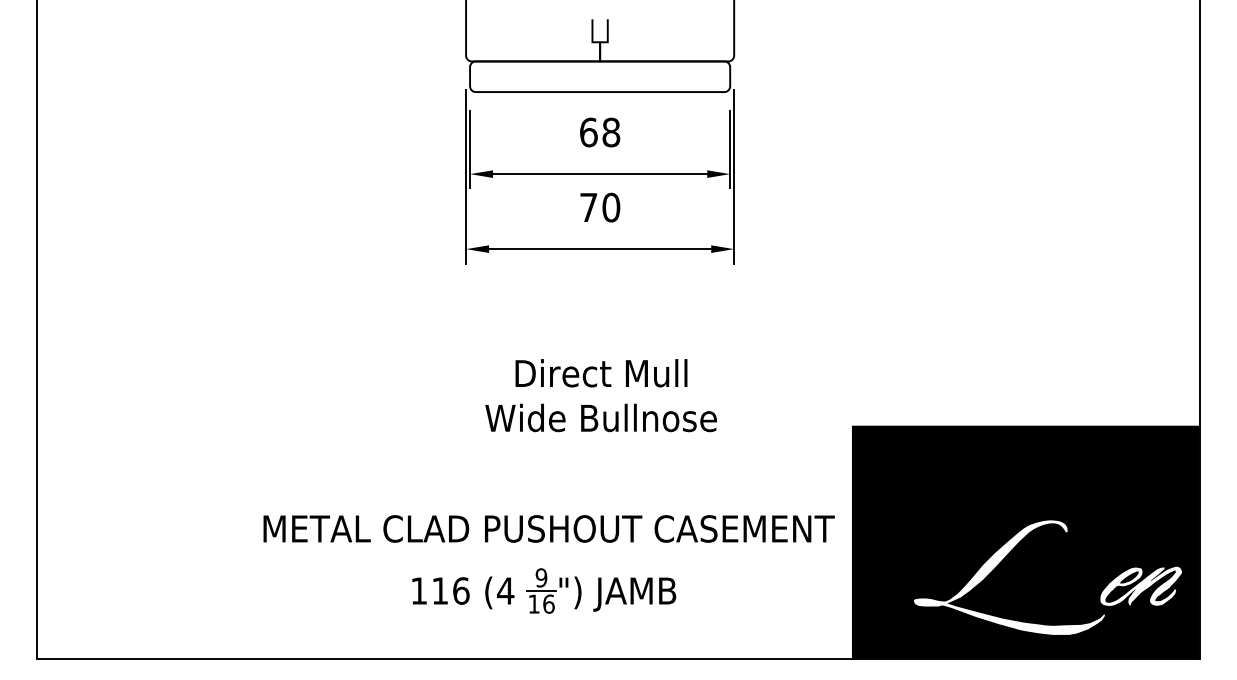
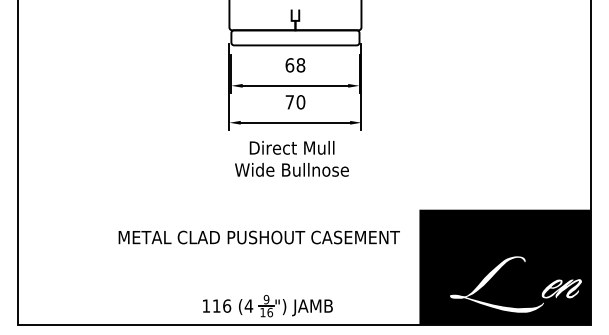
text: (600, 394) -> (291, 158), moved
text: (547, 528) -> (258, 237), moved
part: (543, 591) -> (267, 306), moved

